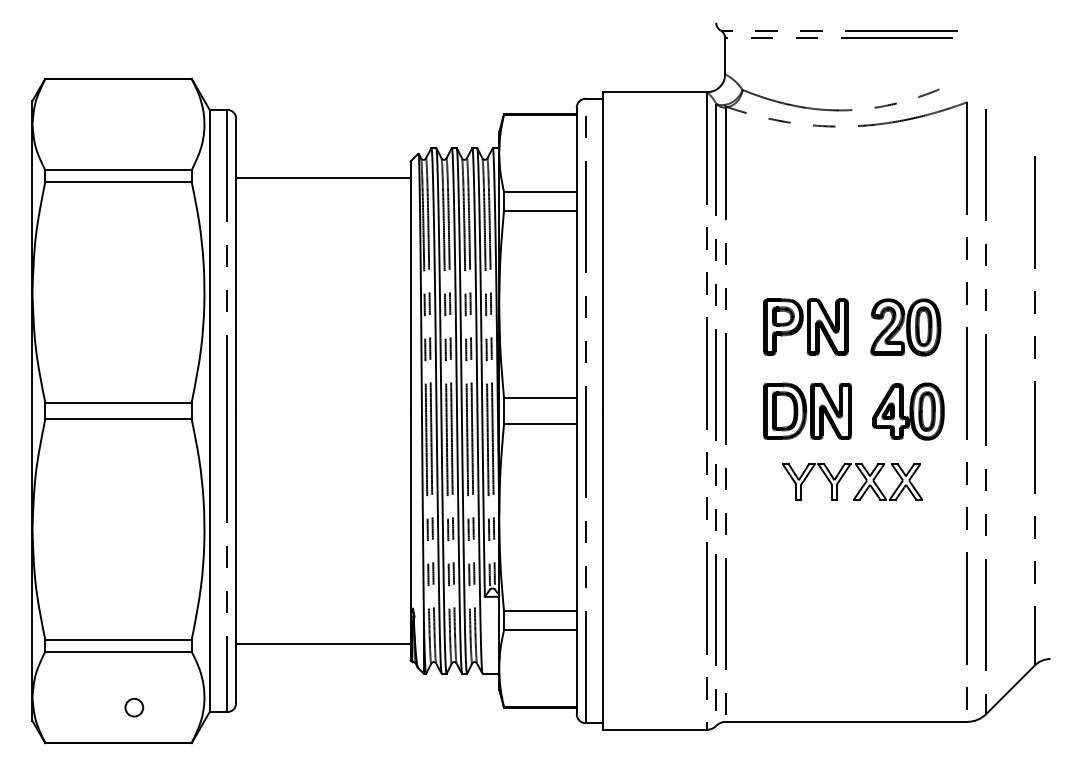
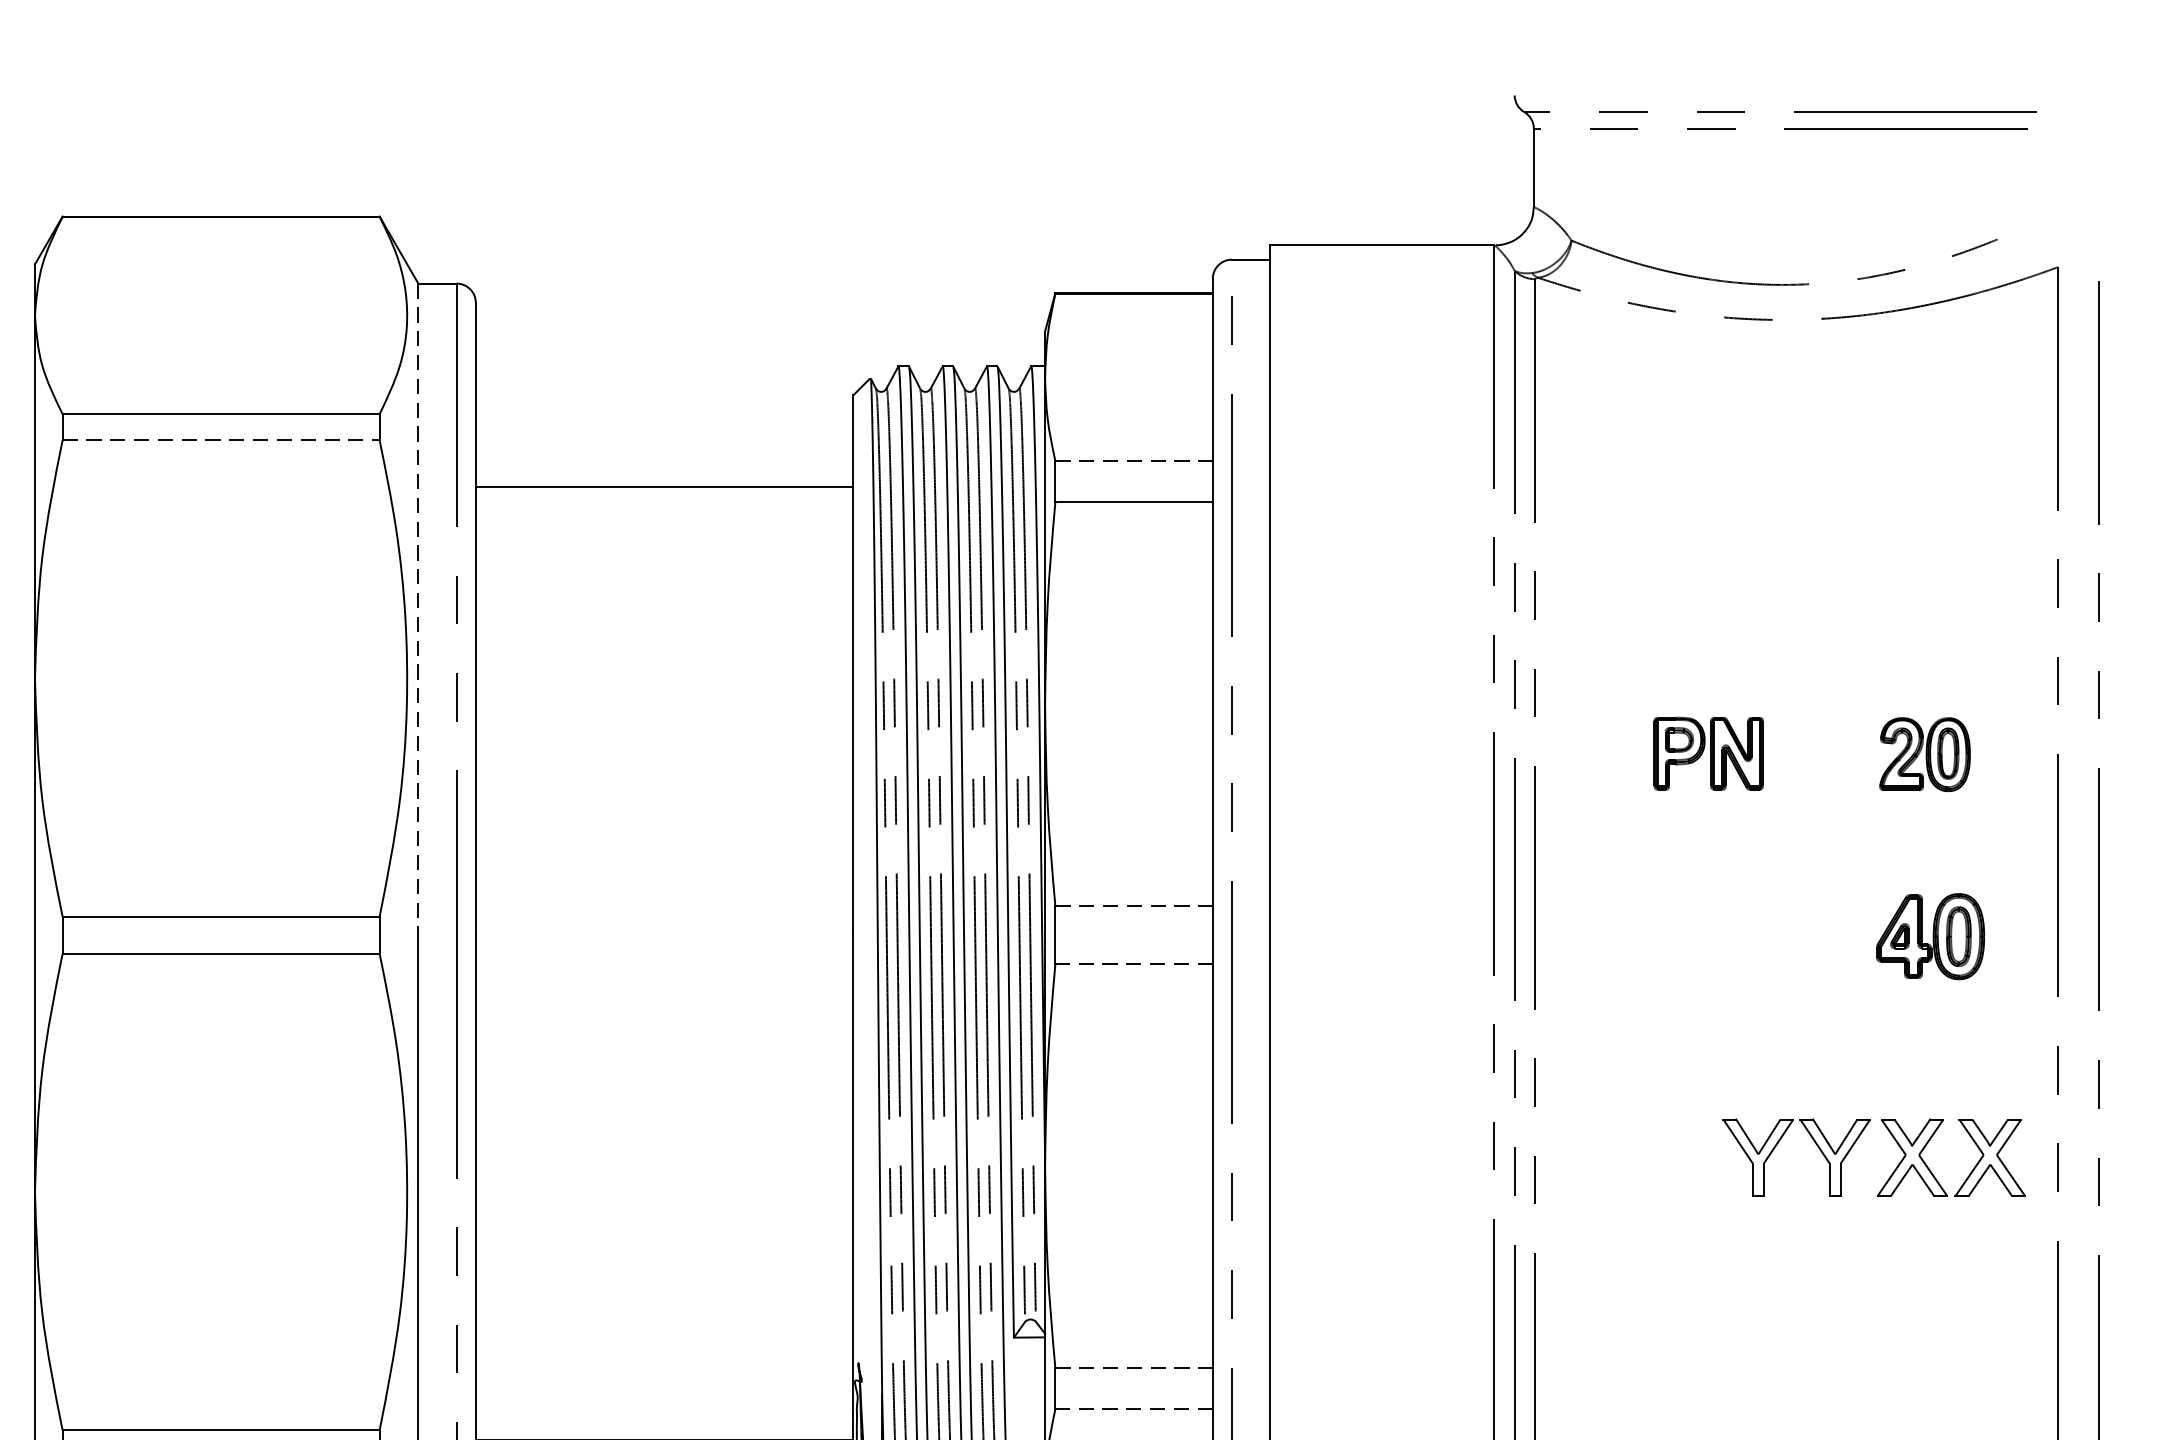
line: (323, 177) -> (664, 486), moved
line: (119, 182) -> (223, 440), solid -> dashed
line: (540, 191) -> (1134, 460), solid -> dashed
line: (209, 260) -> (418, 609), solid -> dashed
part: (805, 326) -> (1707, 752), size x0.6
part: (905, 327) -> (1924, 754), size x0.6
line: (540, 397) -> (1134, 906), solid -> dashed
part: (807, 410) -> (1712, 934), removed
part: (908, 411) -> (1930, 936), size x0.7
line: (539, 424) -> (1132, 964), solid -> dashed
part: (844, 475) -> (1857, 1144), moved
line: (540, 611) -> (1134, 1369), solid -> dashed
line: (539, 630) -> (1132, 1410), solid -> dashed

